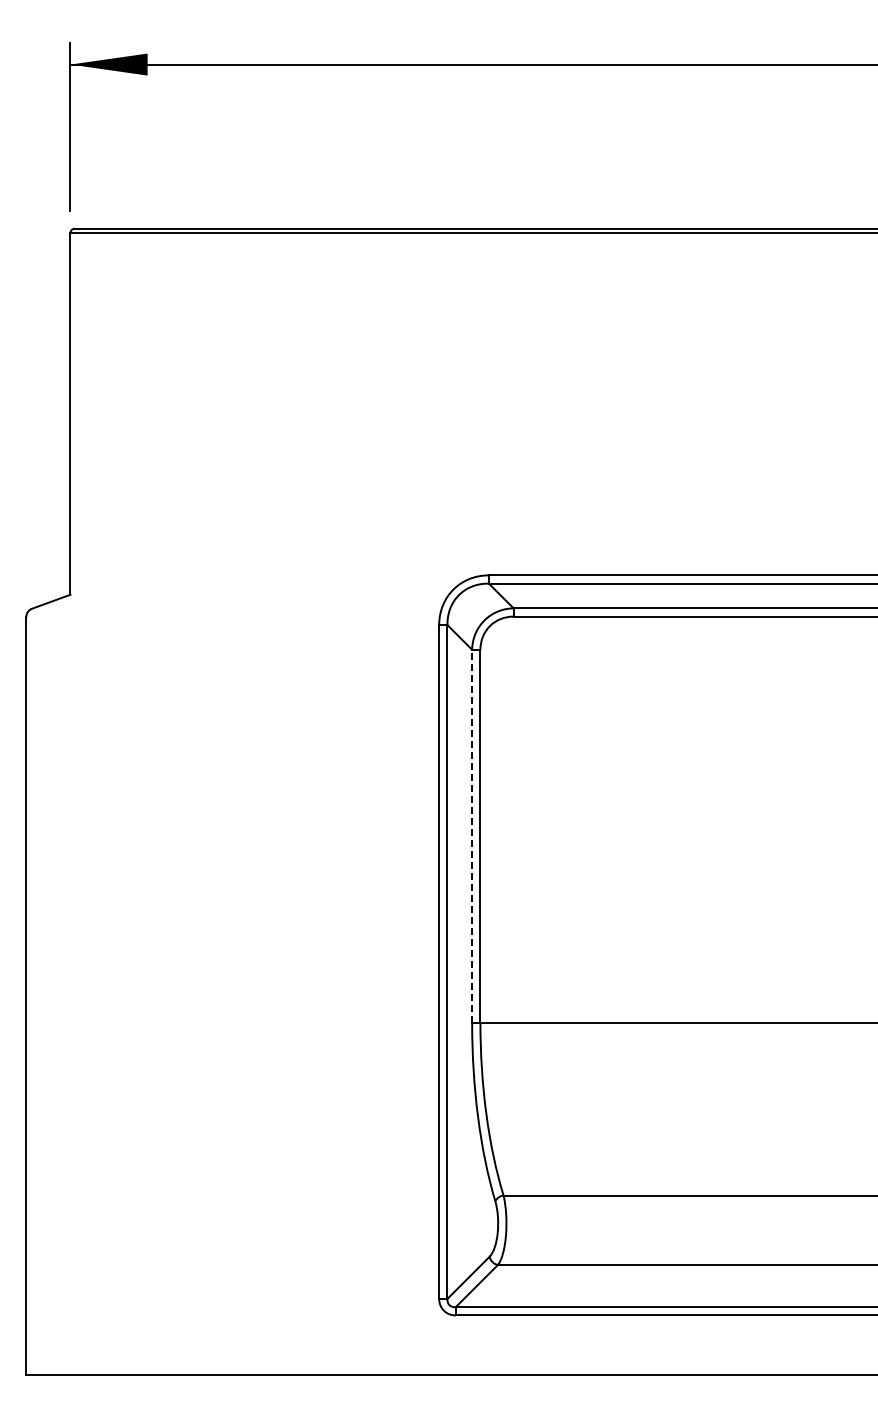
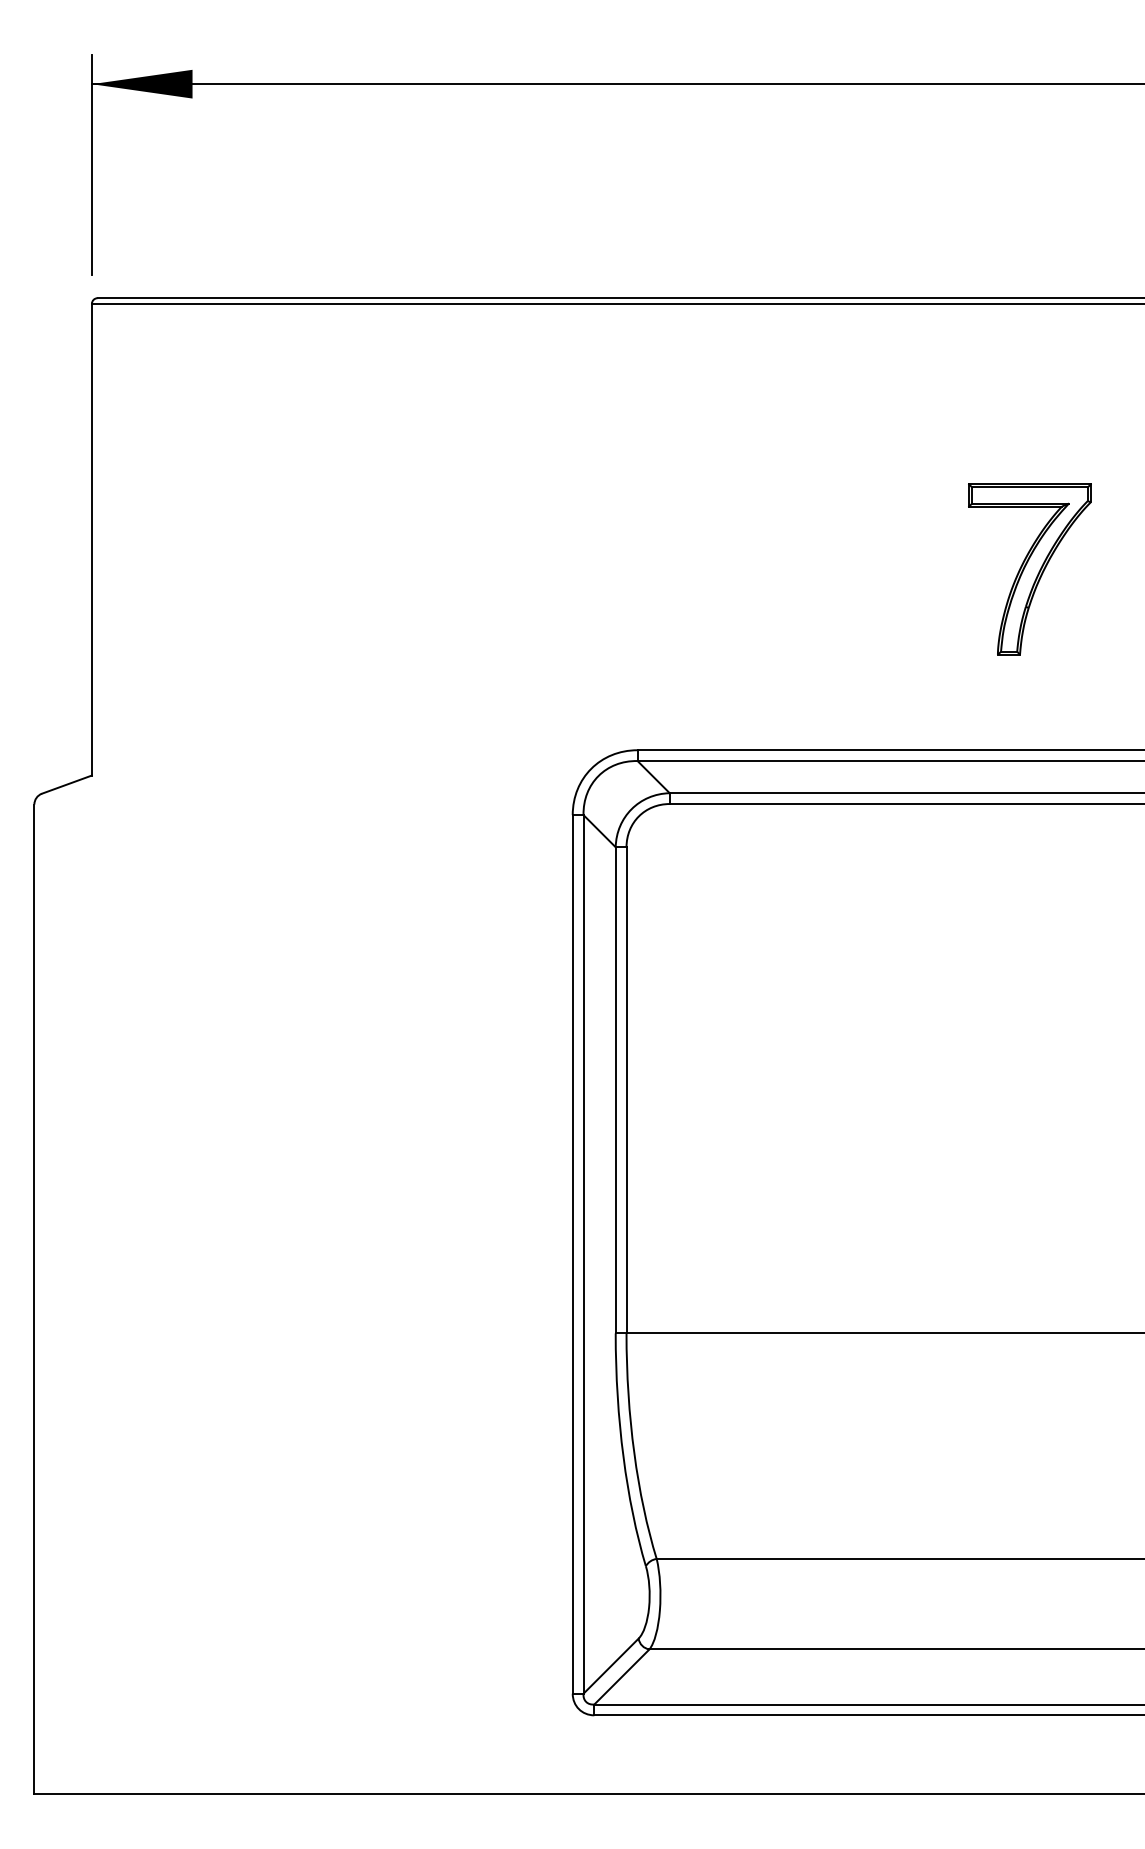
part: (789, 436) -> (1029, 569), added
line: (472, 835) -> (616, 1089), dashed -> solid

